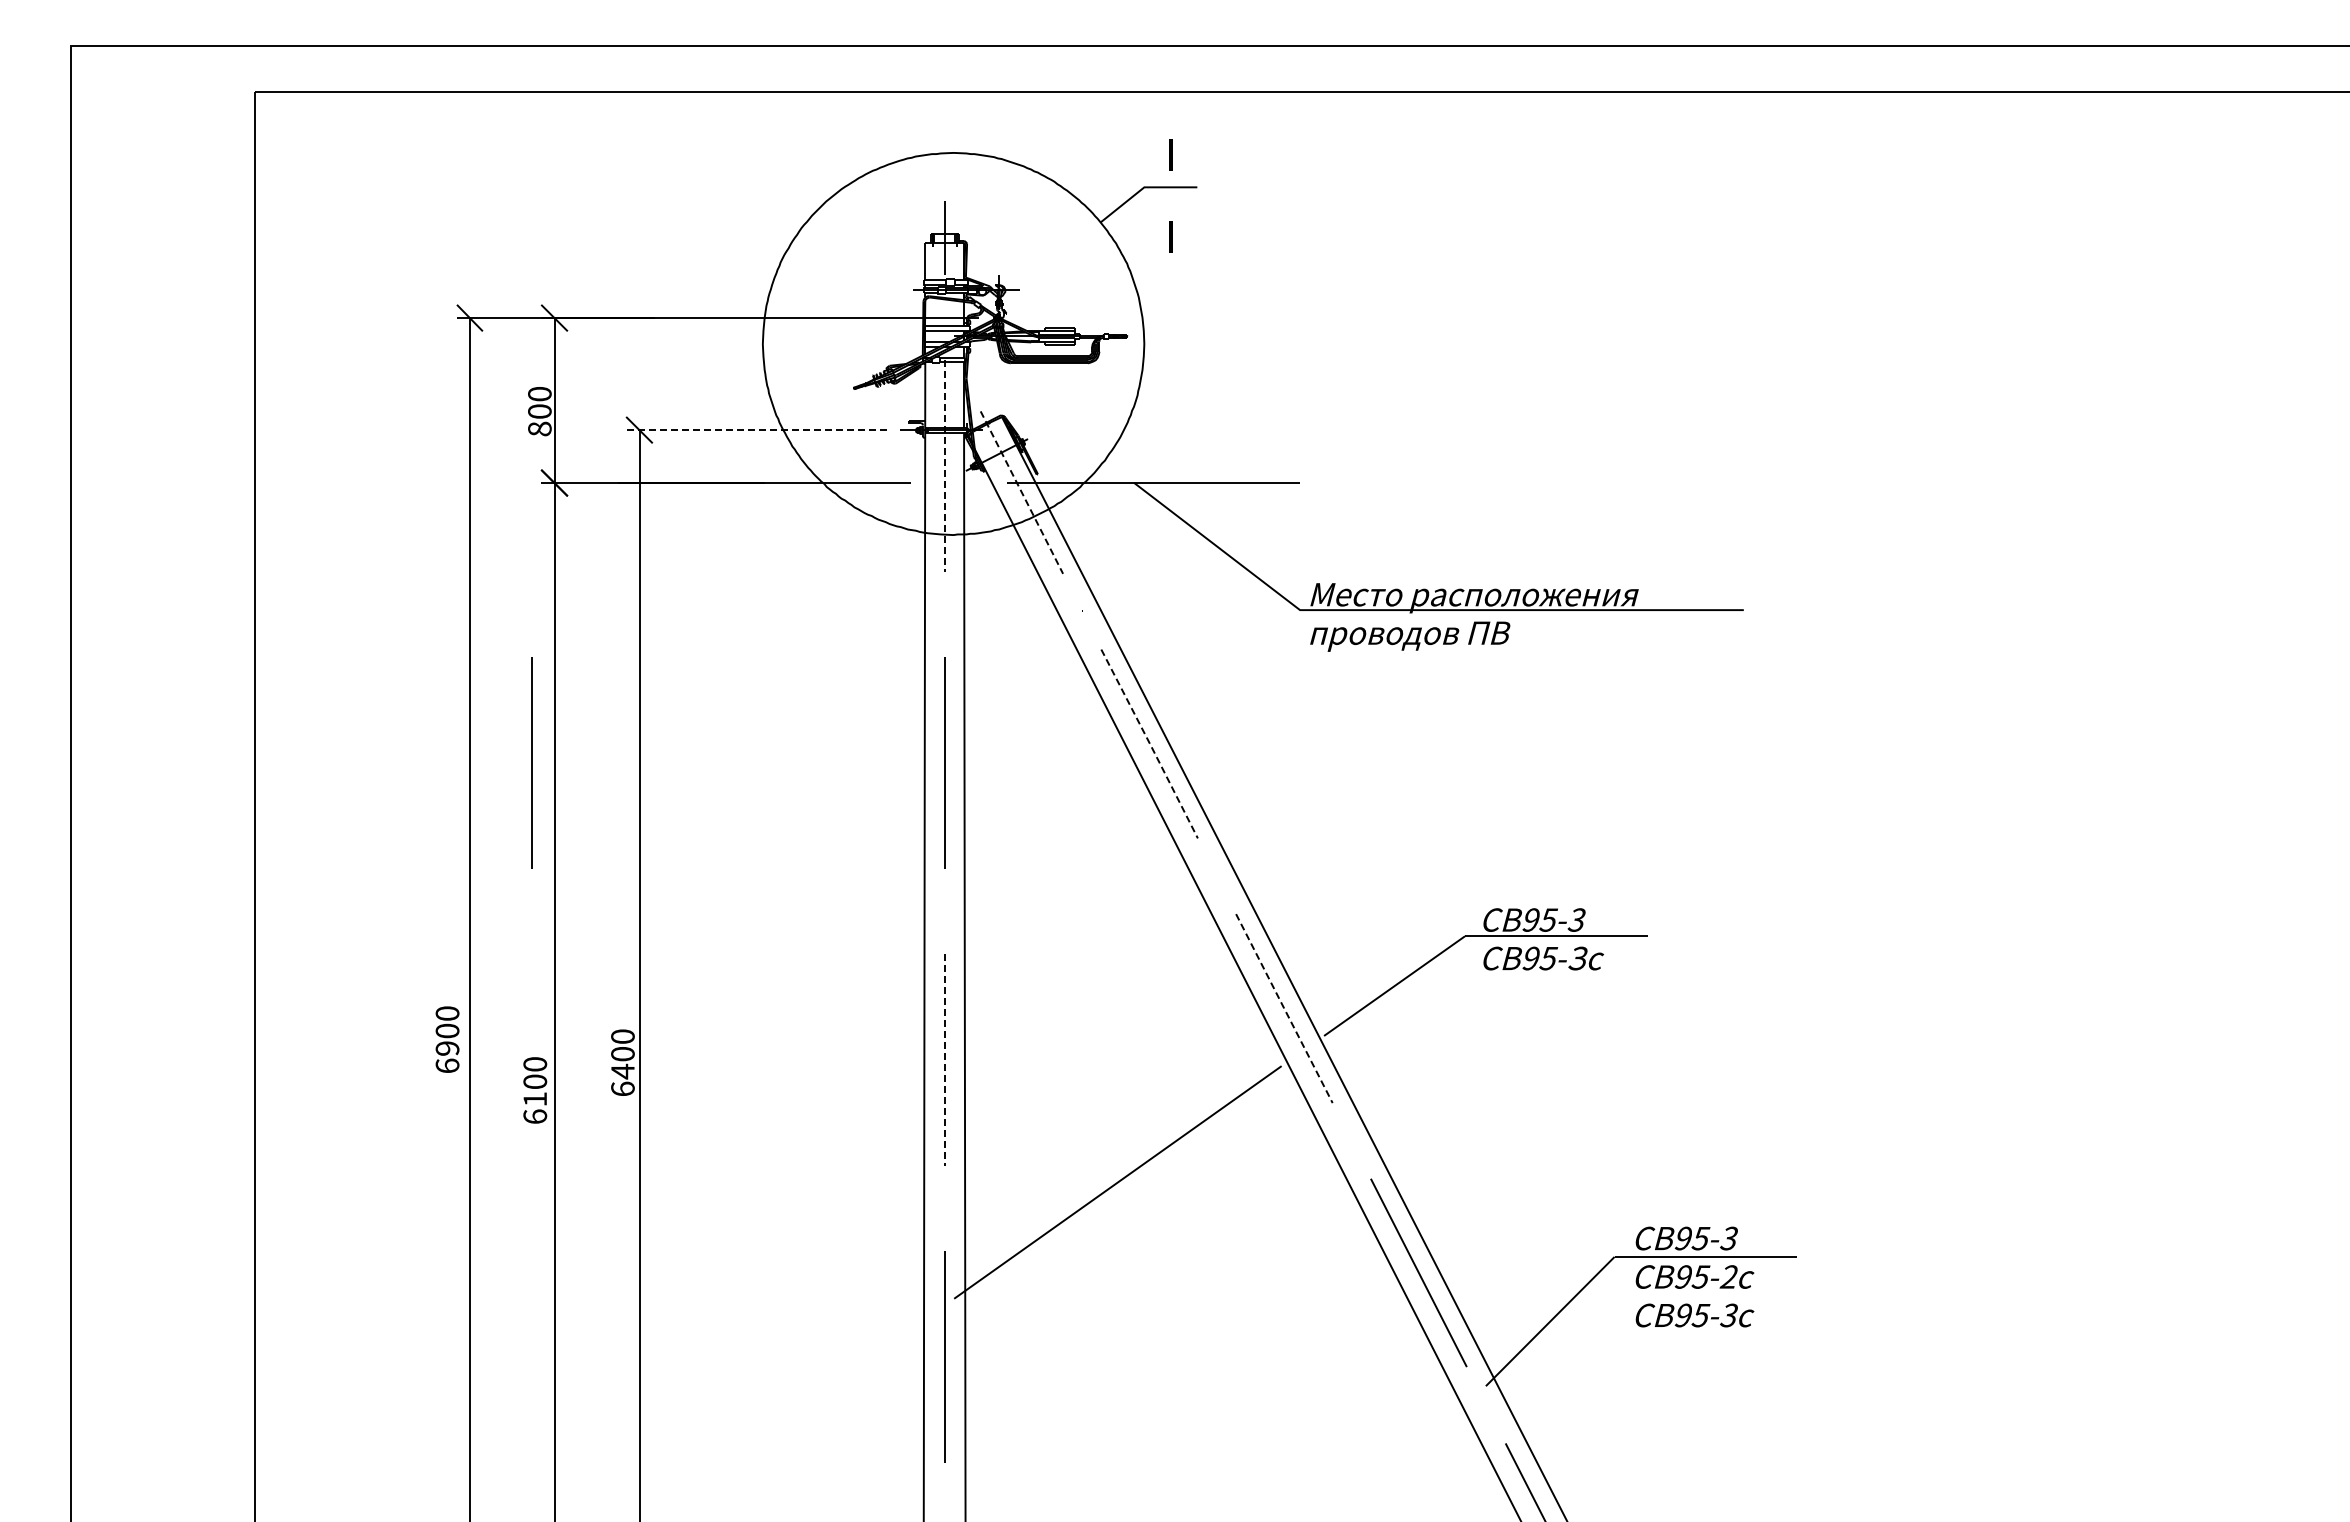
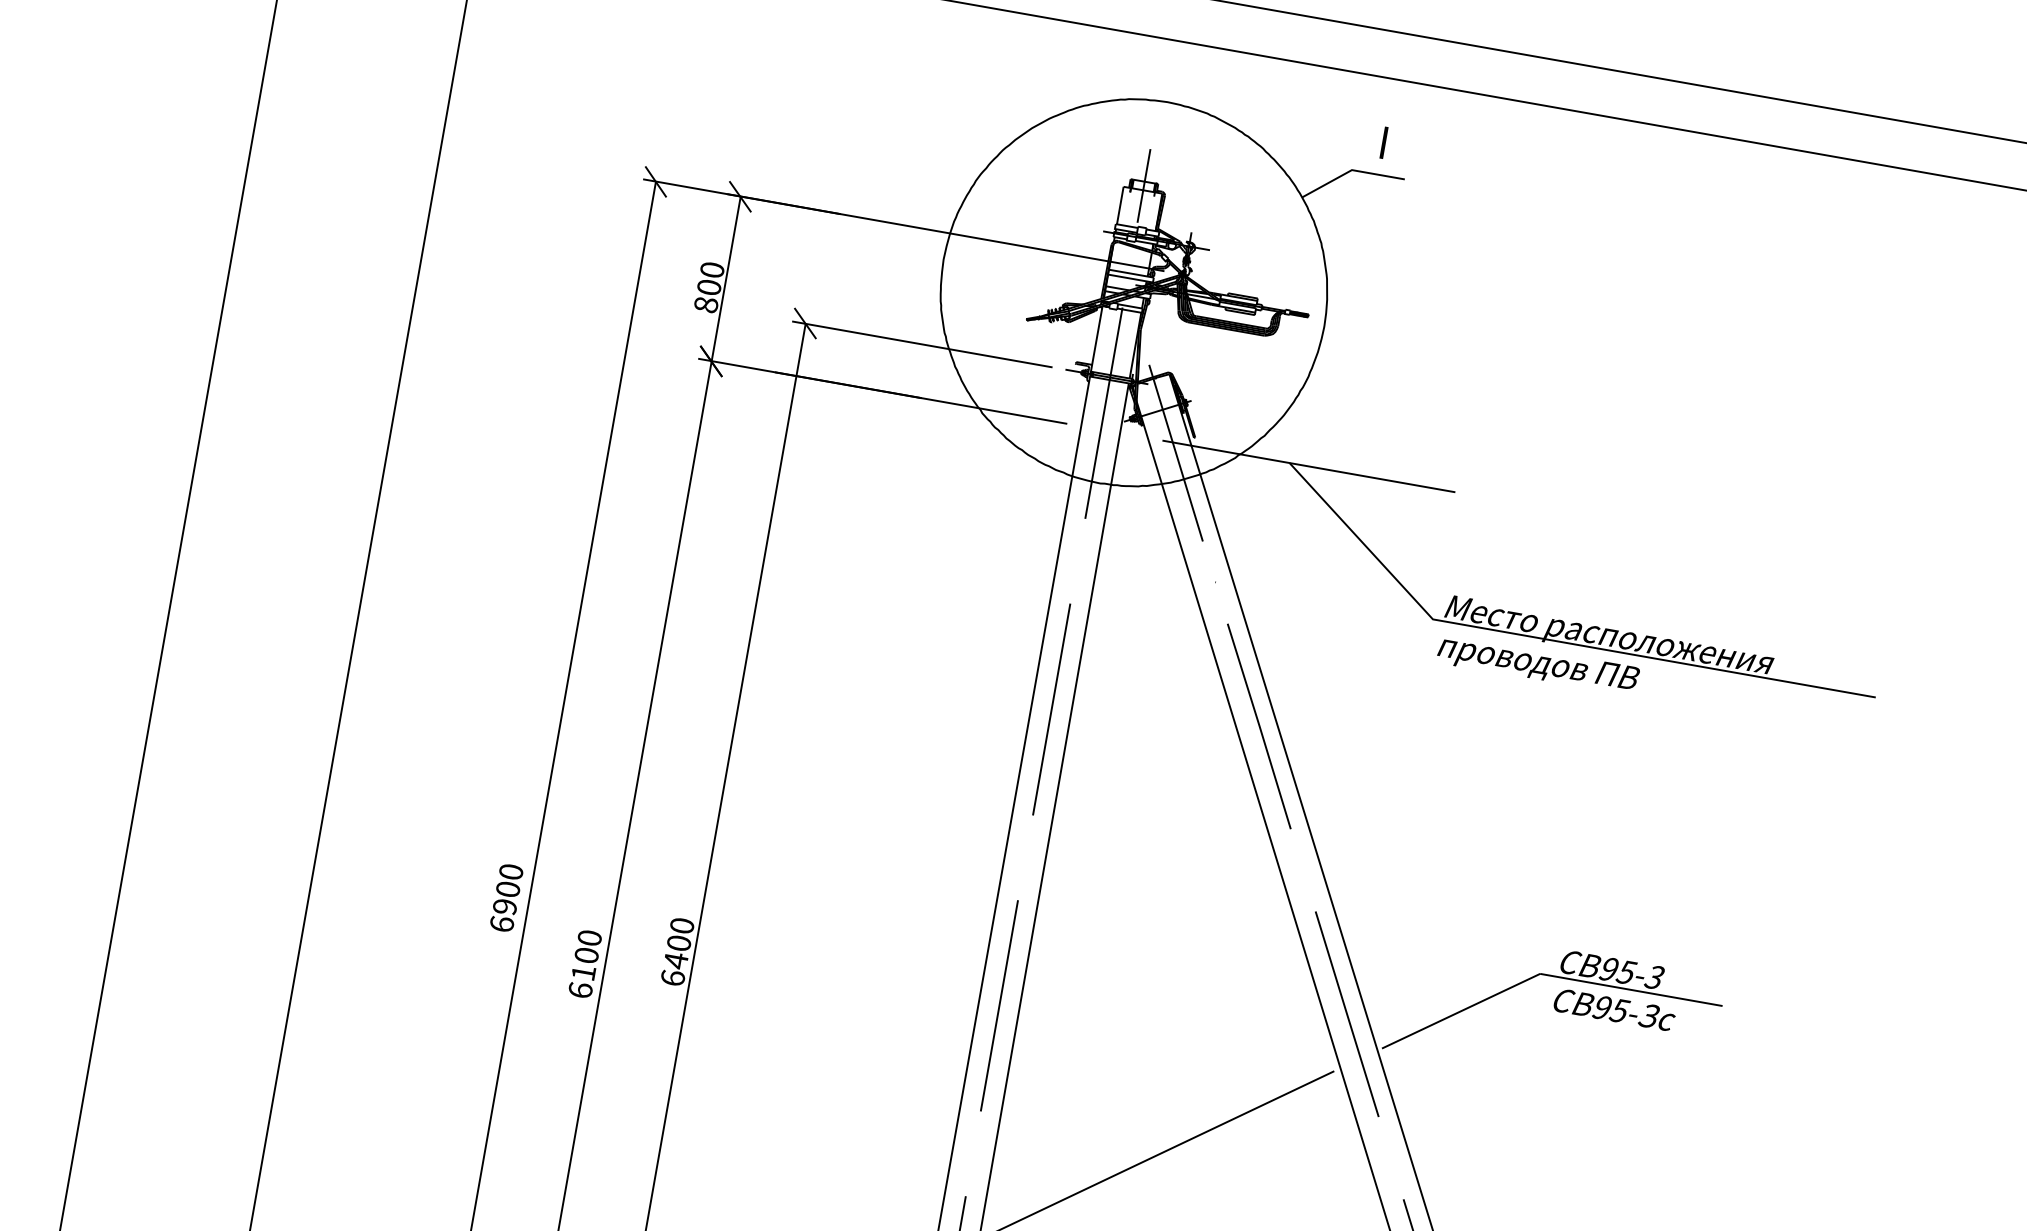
line: (1170, 236) -> (1369, 223), removed
line: (756, 430) -> (922, 344), dashed -> solid
line: (944, 466) -> (1103, 413), dashed -> solid
line: (1022, 493) -> (1176, 454), dashed -> solid
line: (1149, 743) -> (1259, 725), dashed -> solid
line: (531, 762) -> (639, 636), removed
line: (1284, 1008) -> (1347, 1014), dashed -> solid
line: (944, 1060) -> (998, 1006), dashed -> solid

